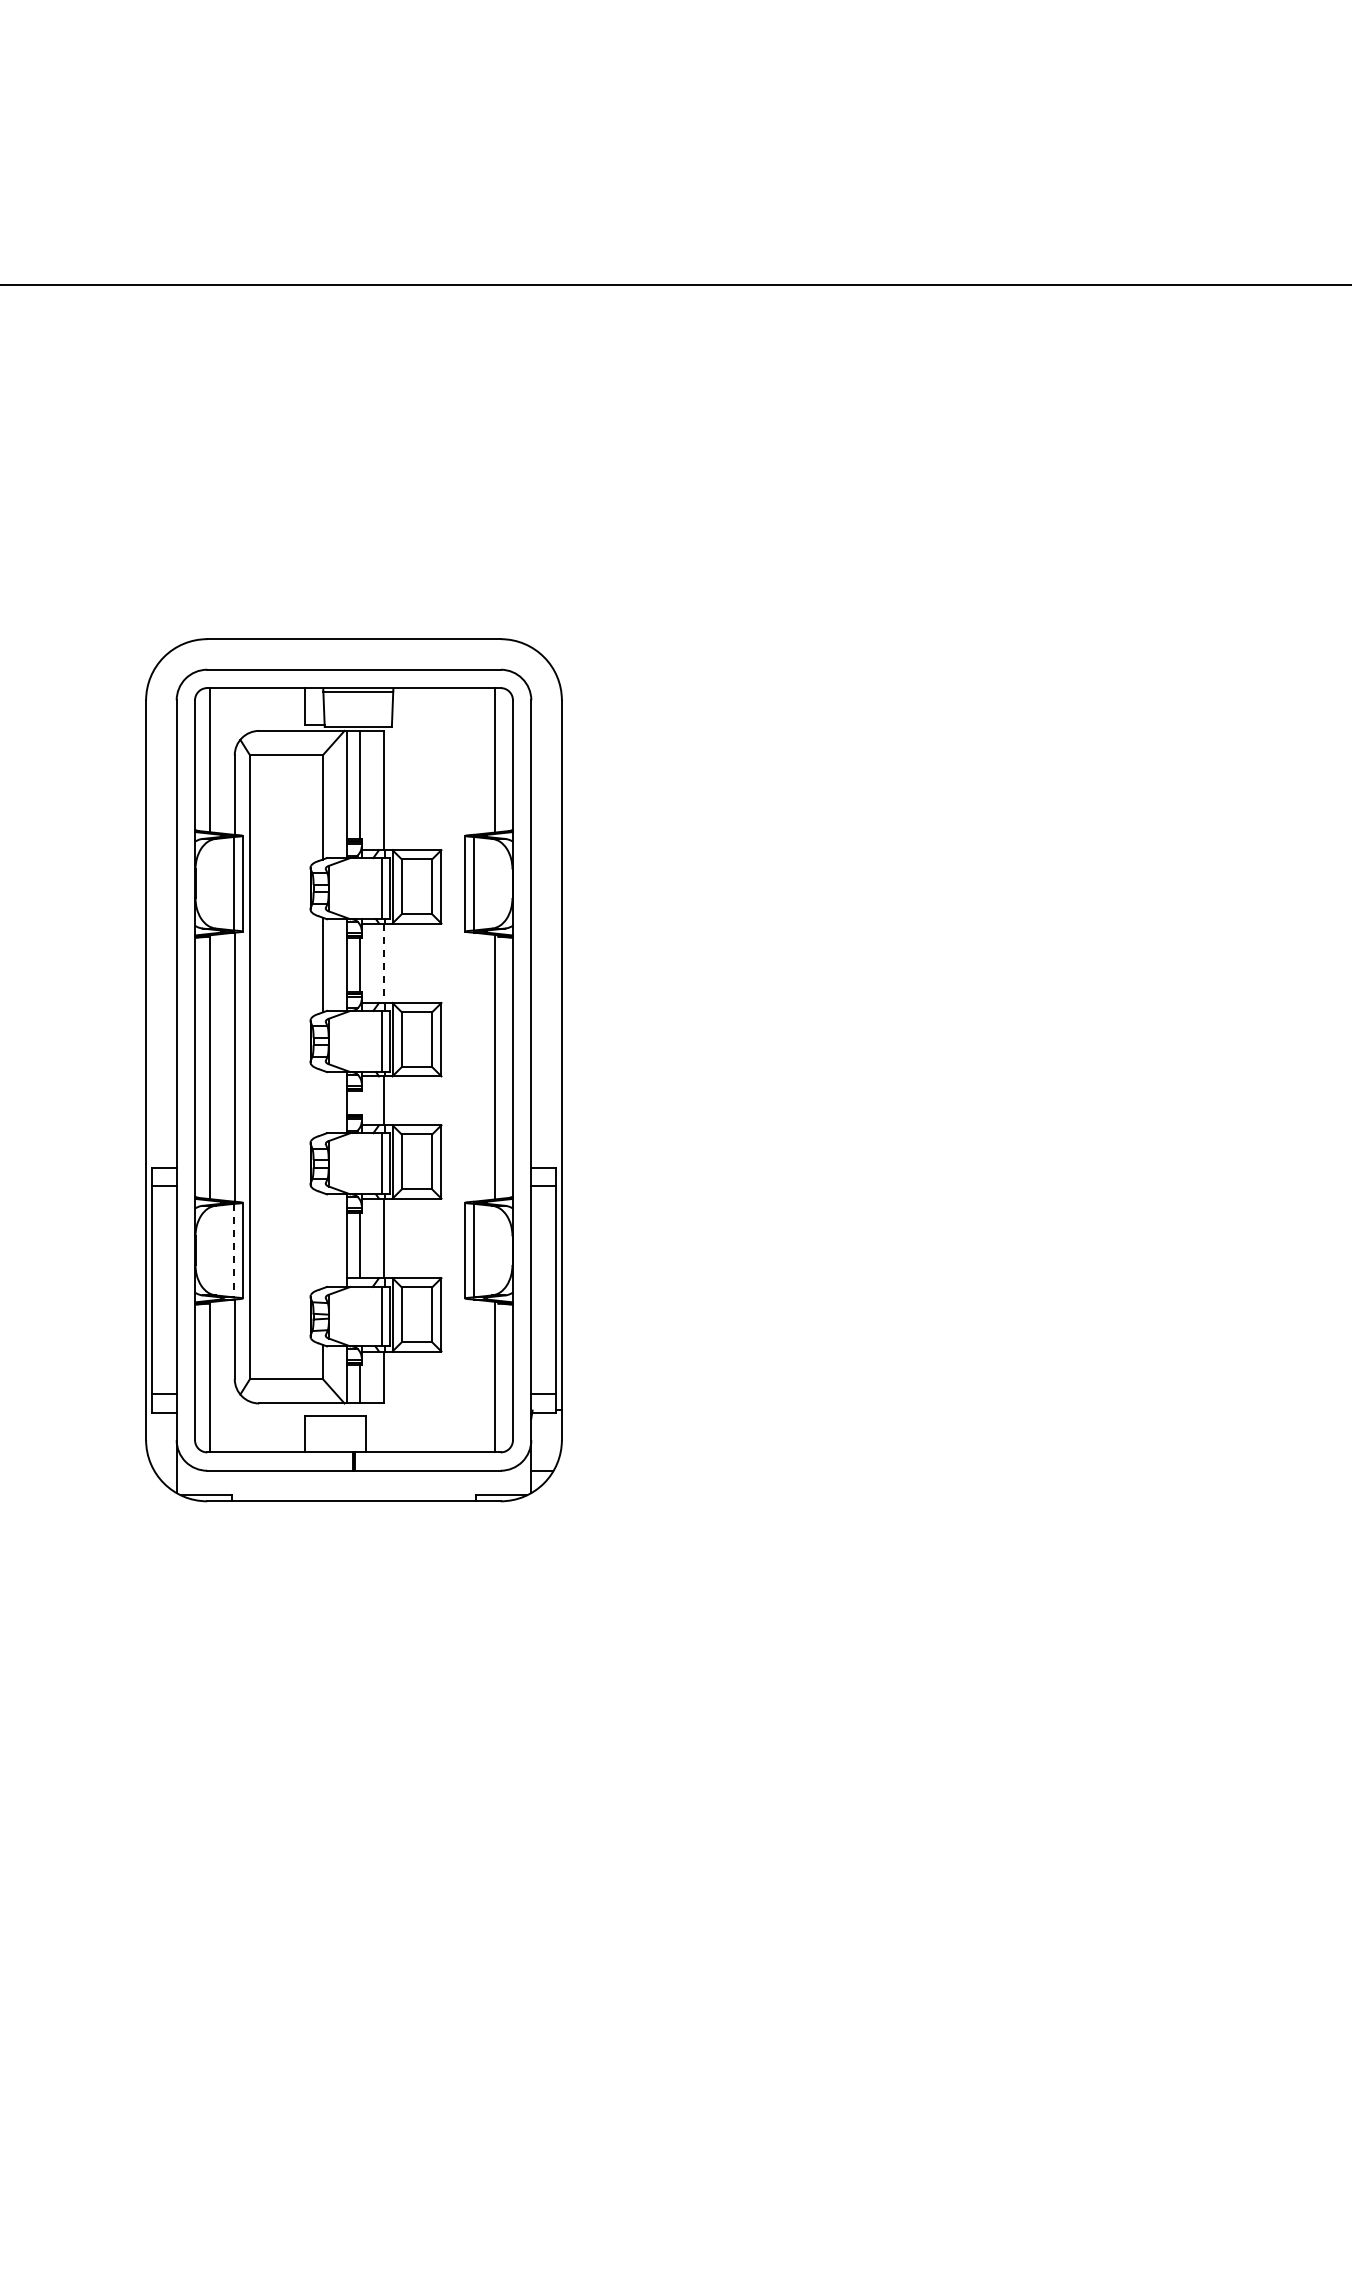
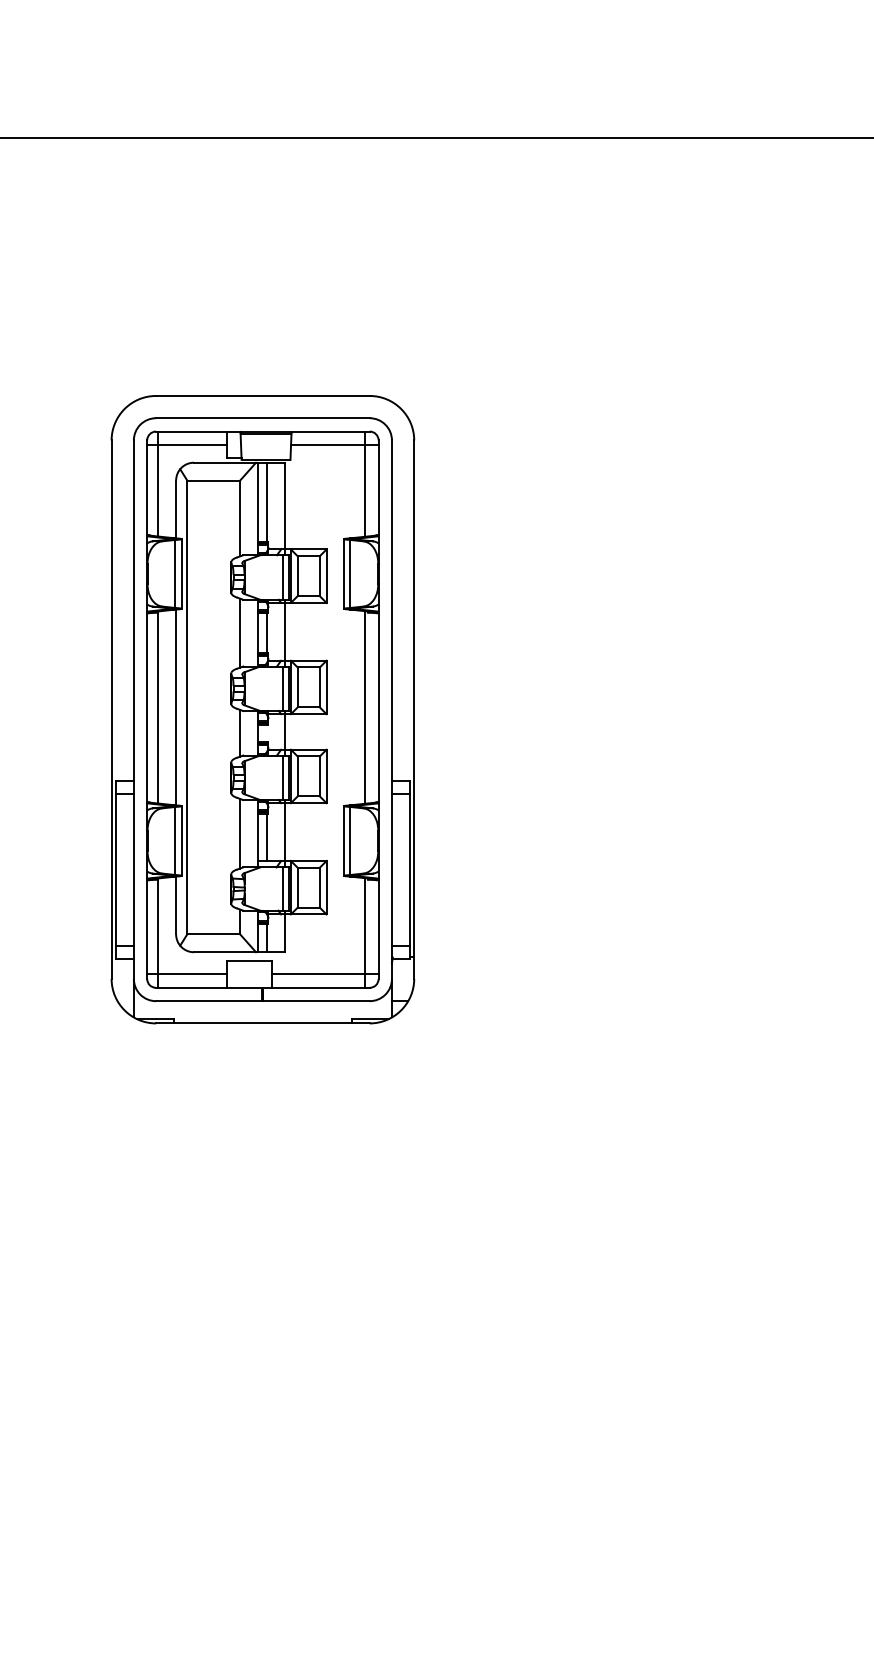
line: (250, 706) -> (187, 444), added
line: (452, 706) -> (334, 444), added
line: (383, 963) -> (284, 632), dashed -> solid
line: (322, 1102) -> (239, 733), added
line: (322, 1240) -> (239, 833), added
line: (233, 1250) -> (175, 840), dashed -> solid
line: (250, 1434) -> (187, 974), added
line: (439, 1434) -> (325, 974), added

